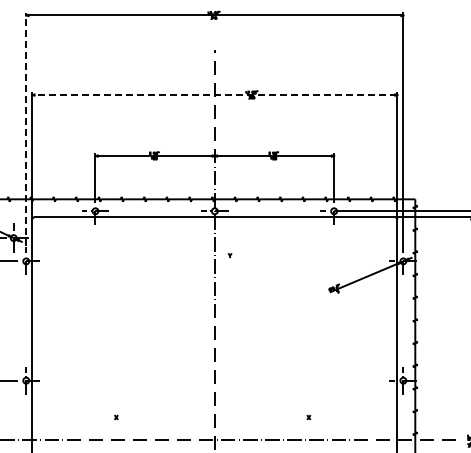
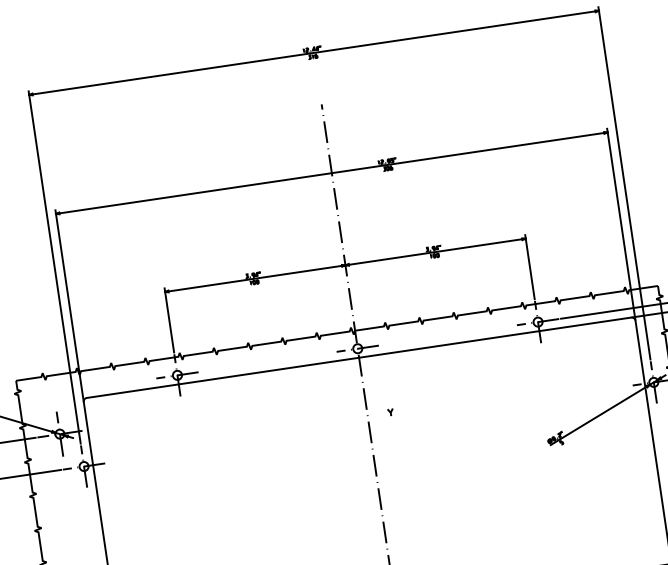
line: (214, 95) -> (331, 173), dashed -> solid
line: (26, 129) -> (54, 267), dashed -> solid

